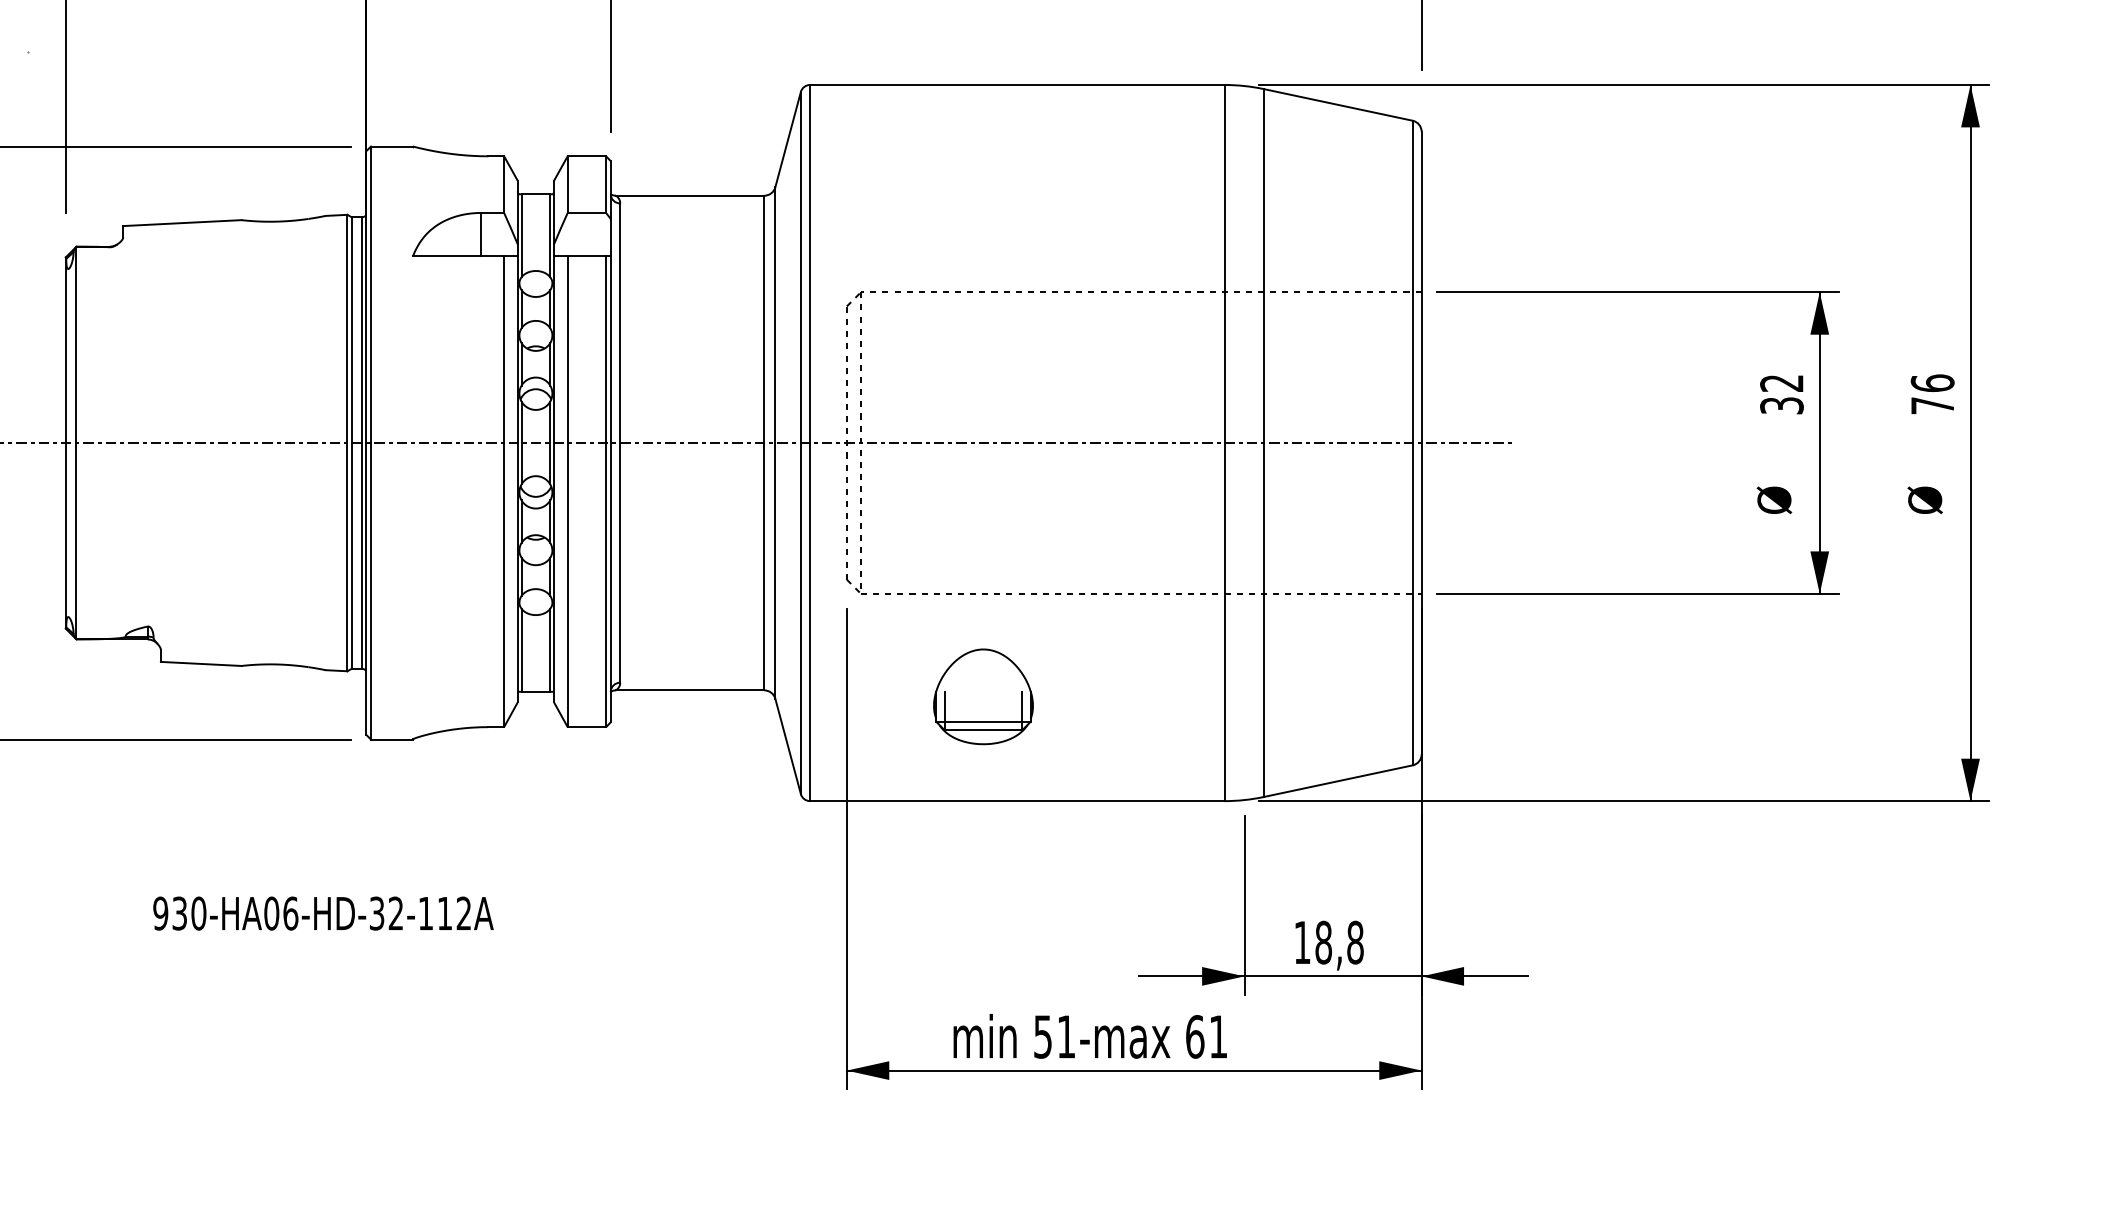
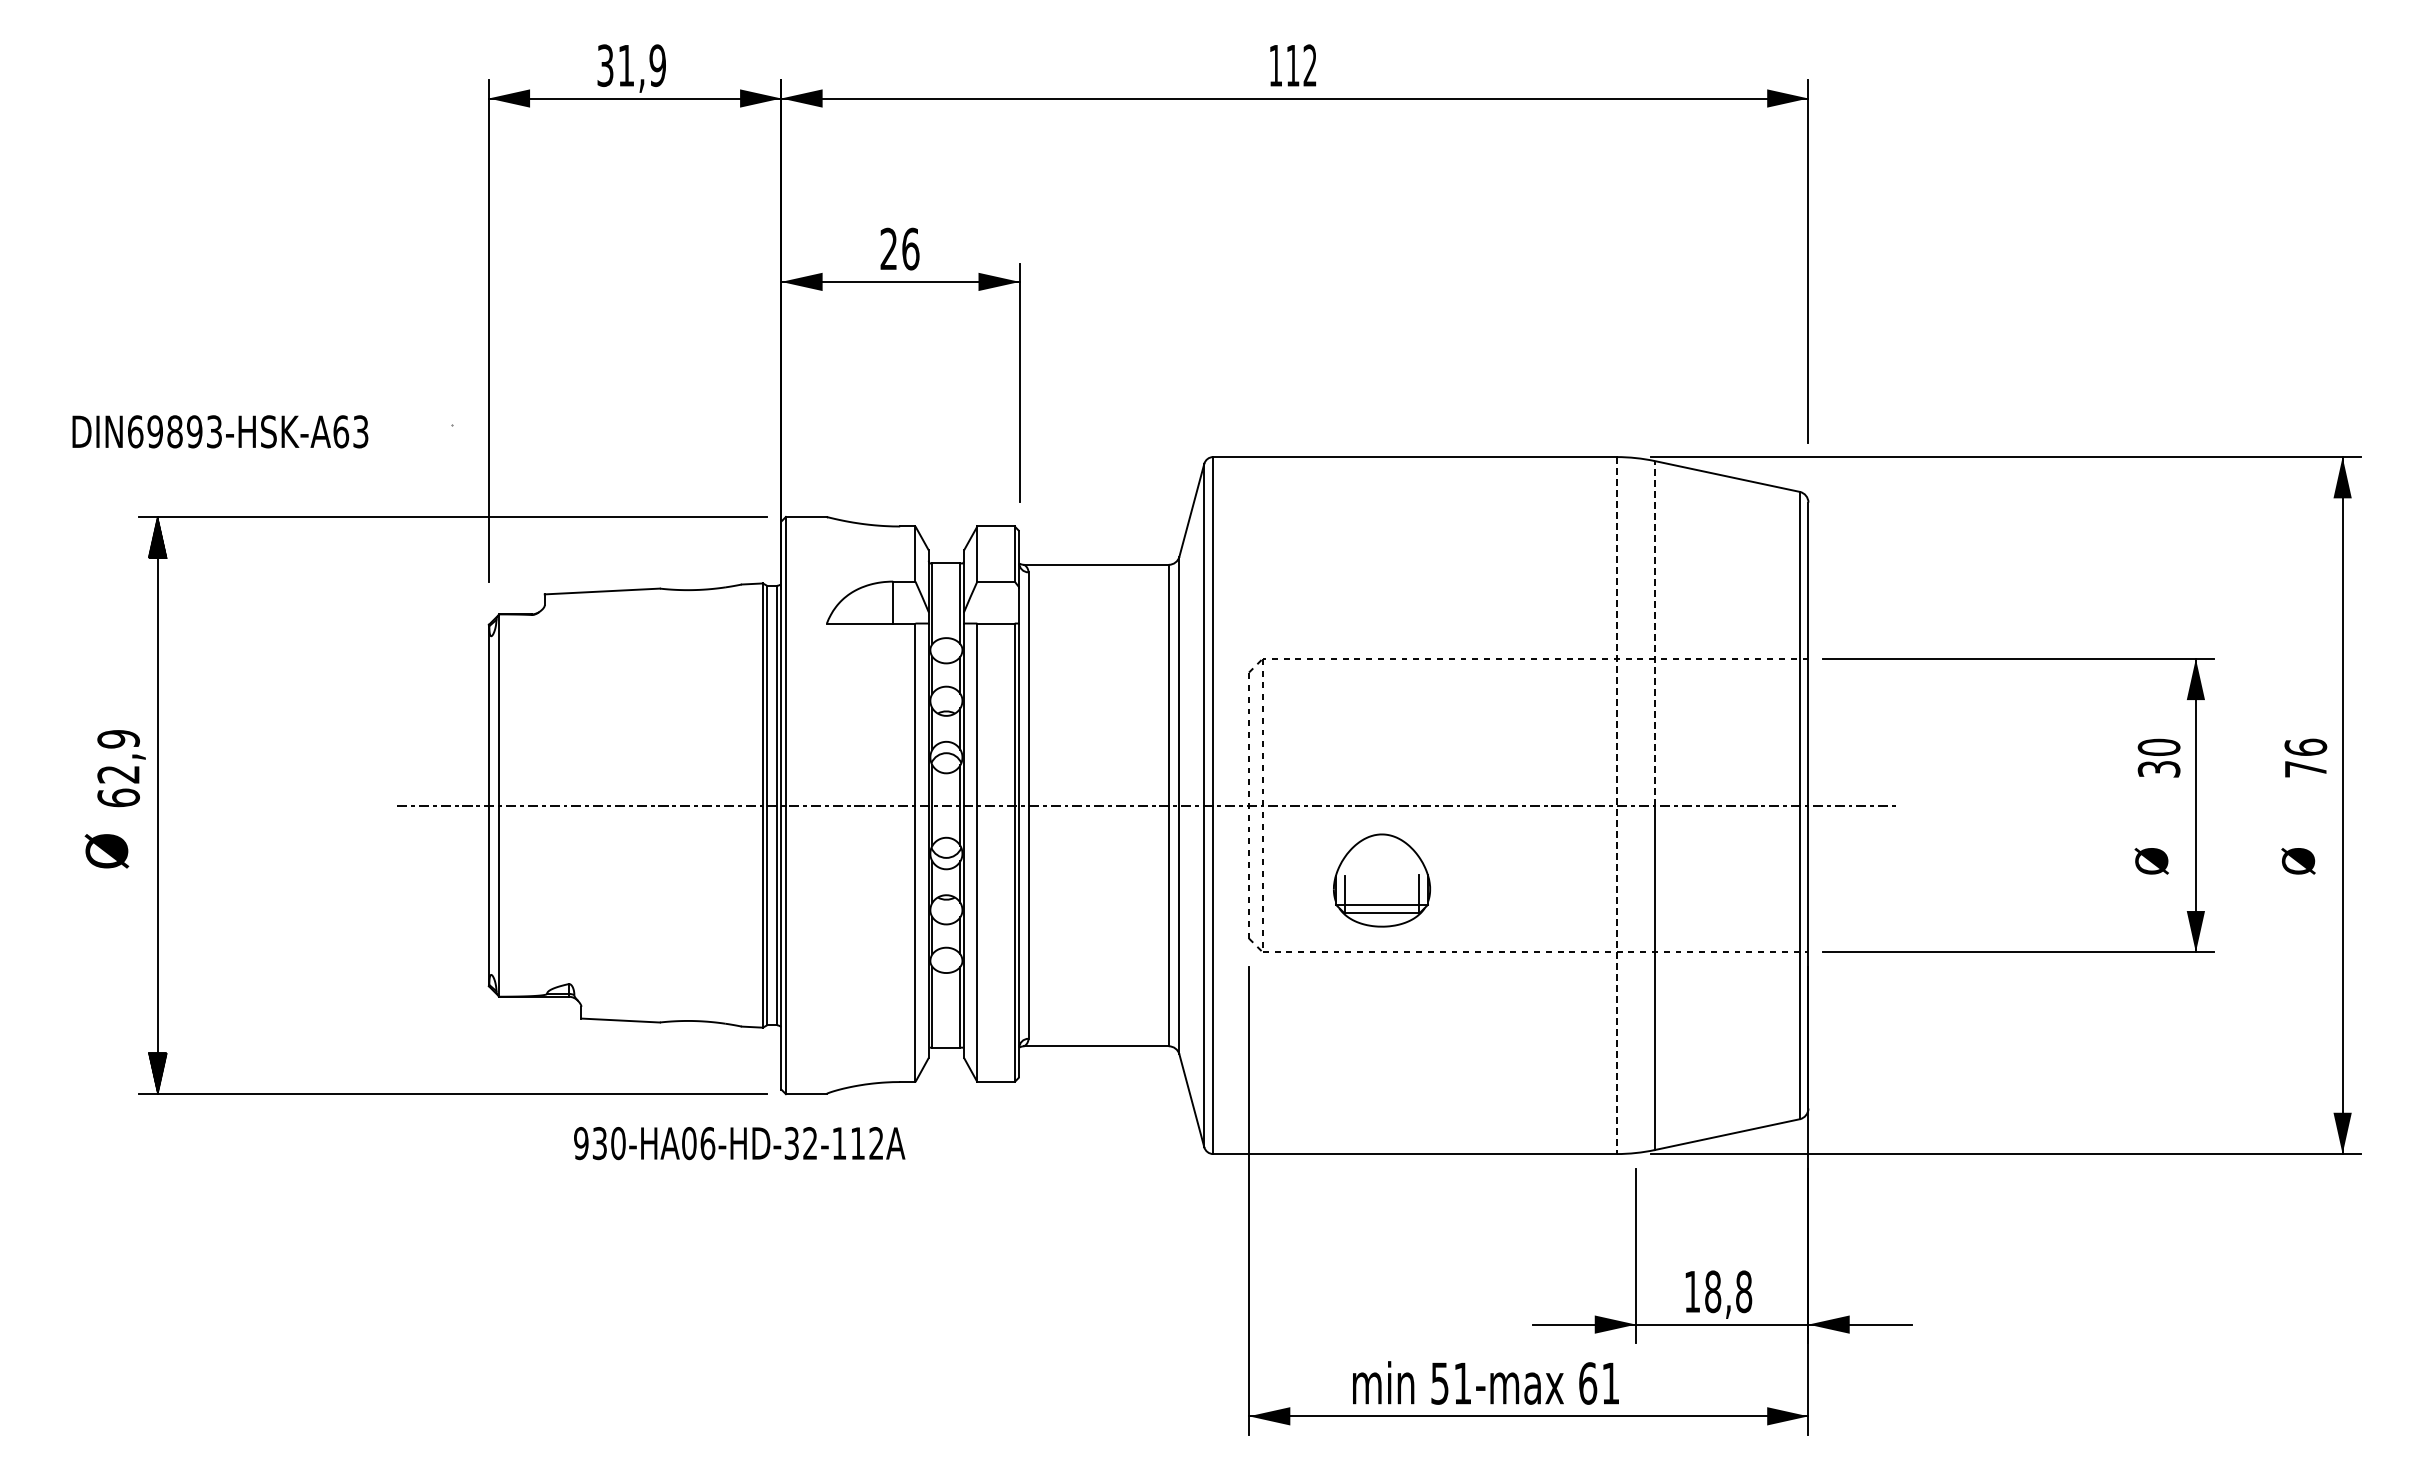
line: (1263, 265) -> (1654, 632), solid -> dashed
text: (1781, 382) -> (2158, 746), 32 -> 30
line: (1224, 444) -> (1616, 806), solid -> dashed
part: (982, 696) -> (1381, 880), moved
text: (323, 913) -> (739, 1143), moved

